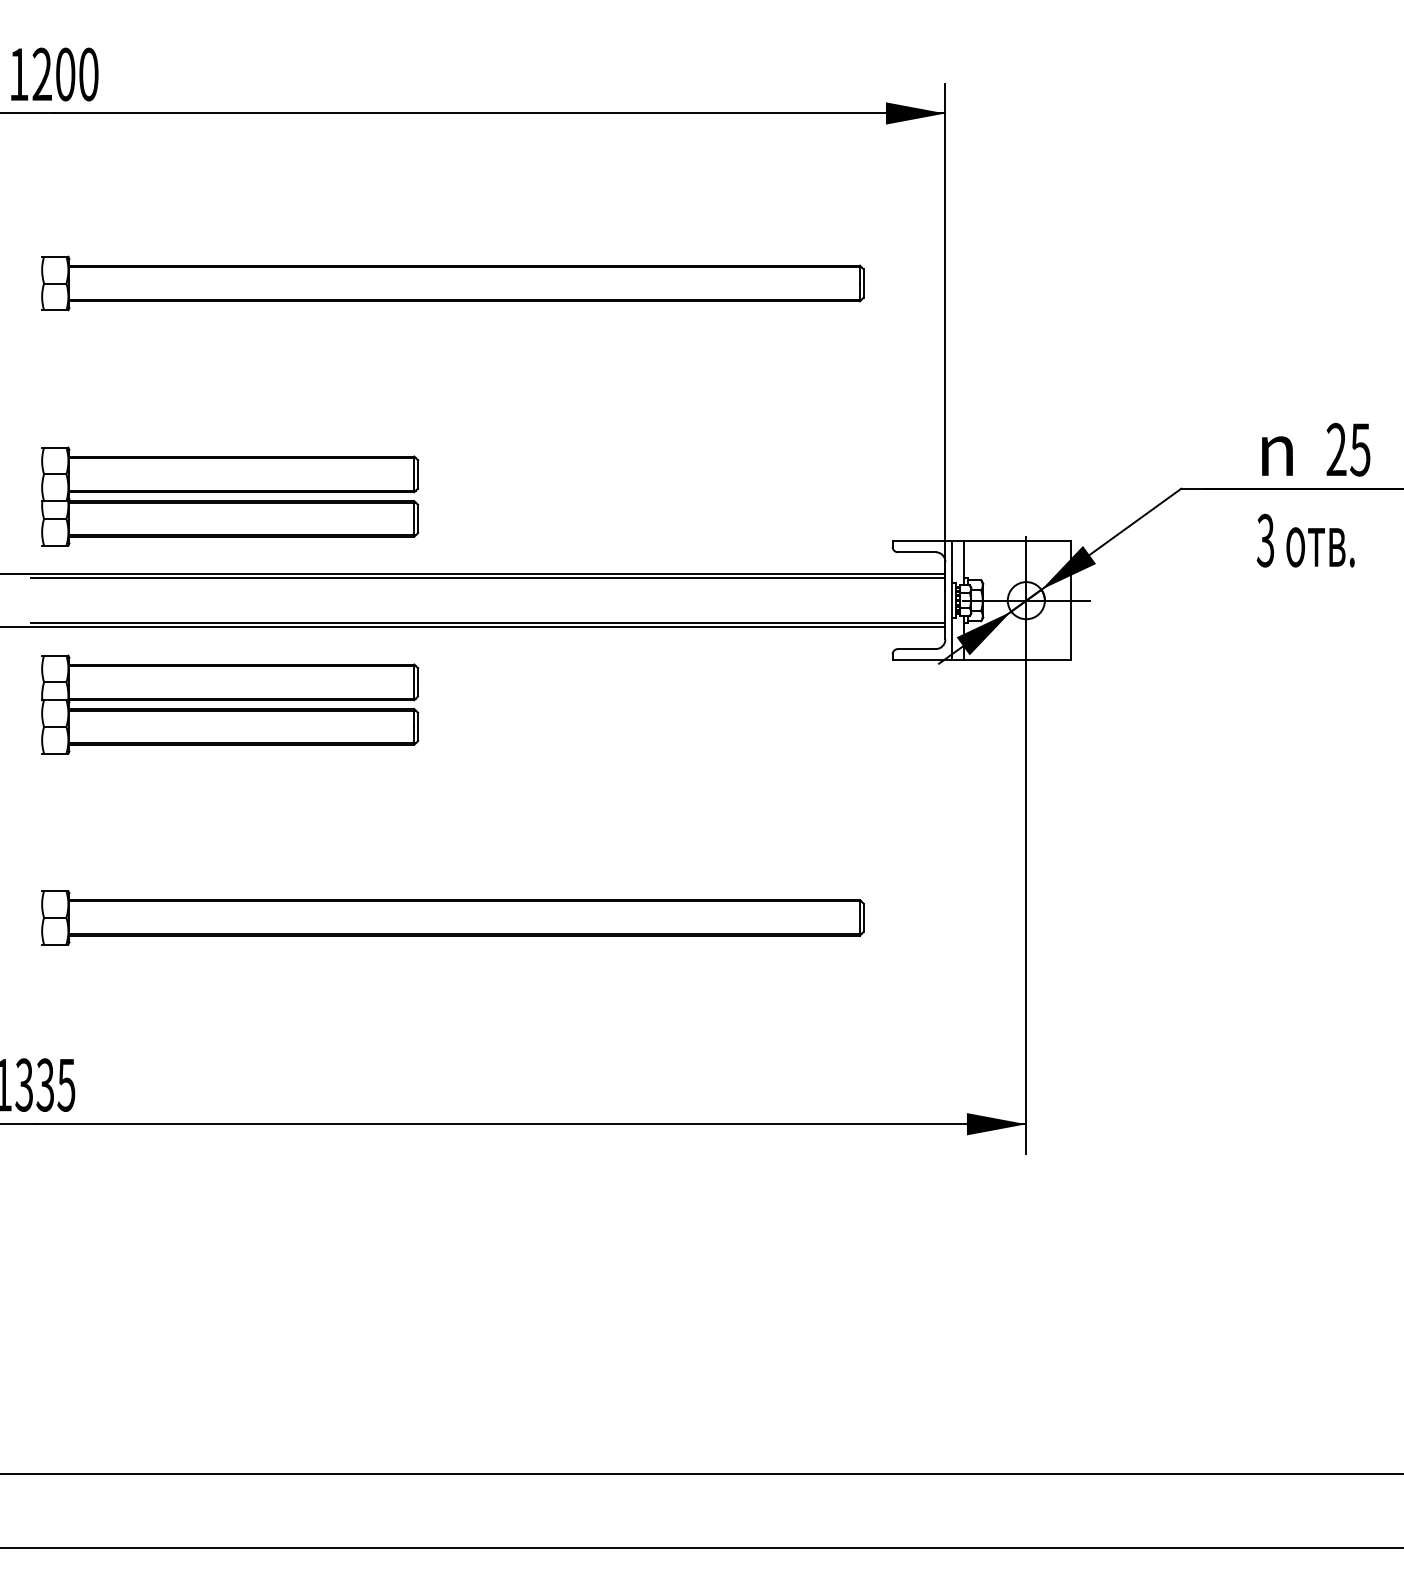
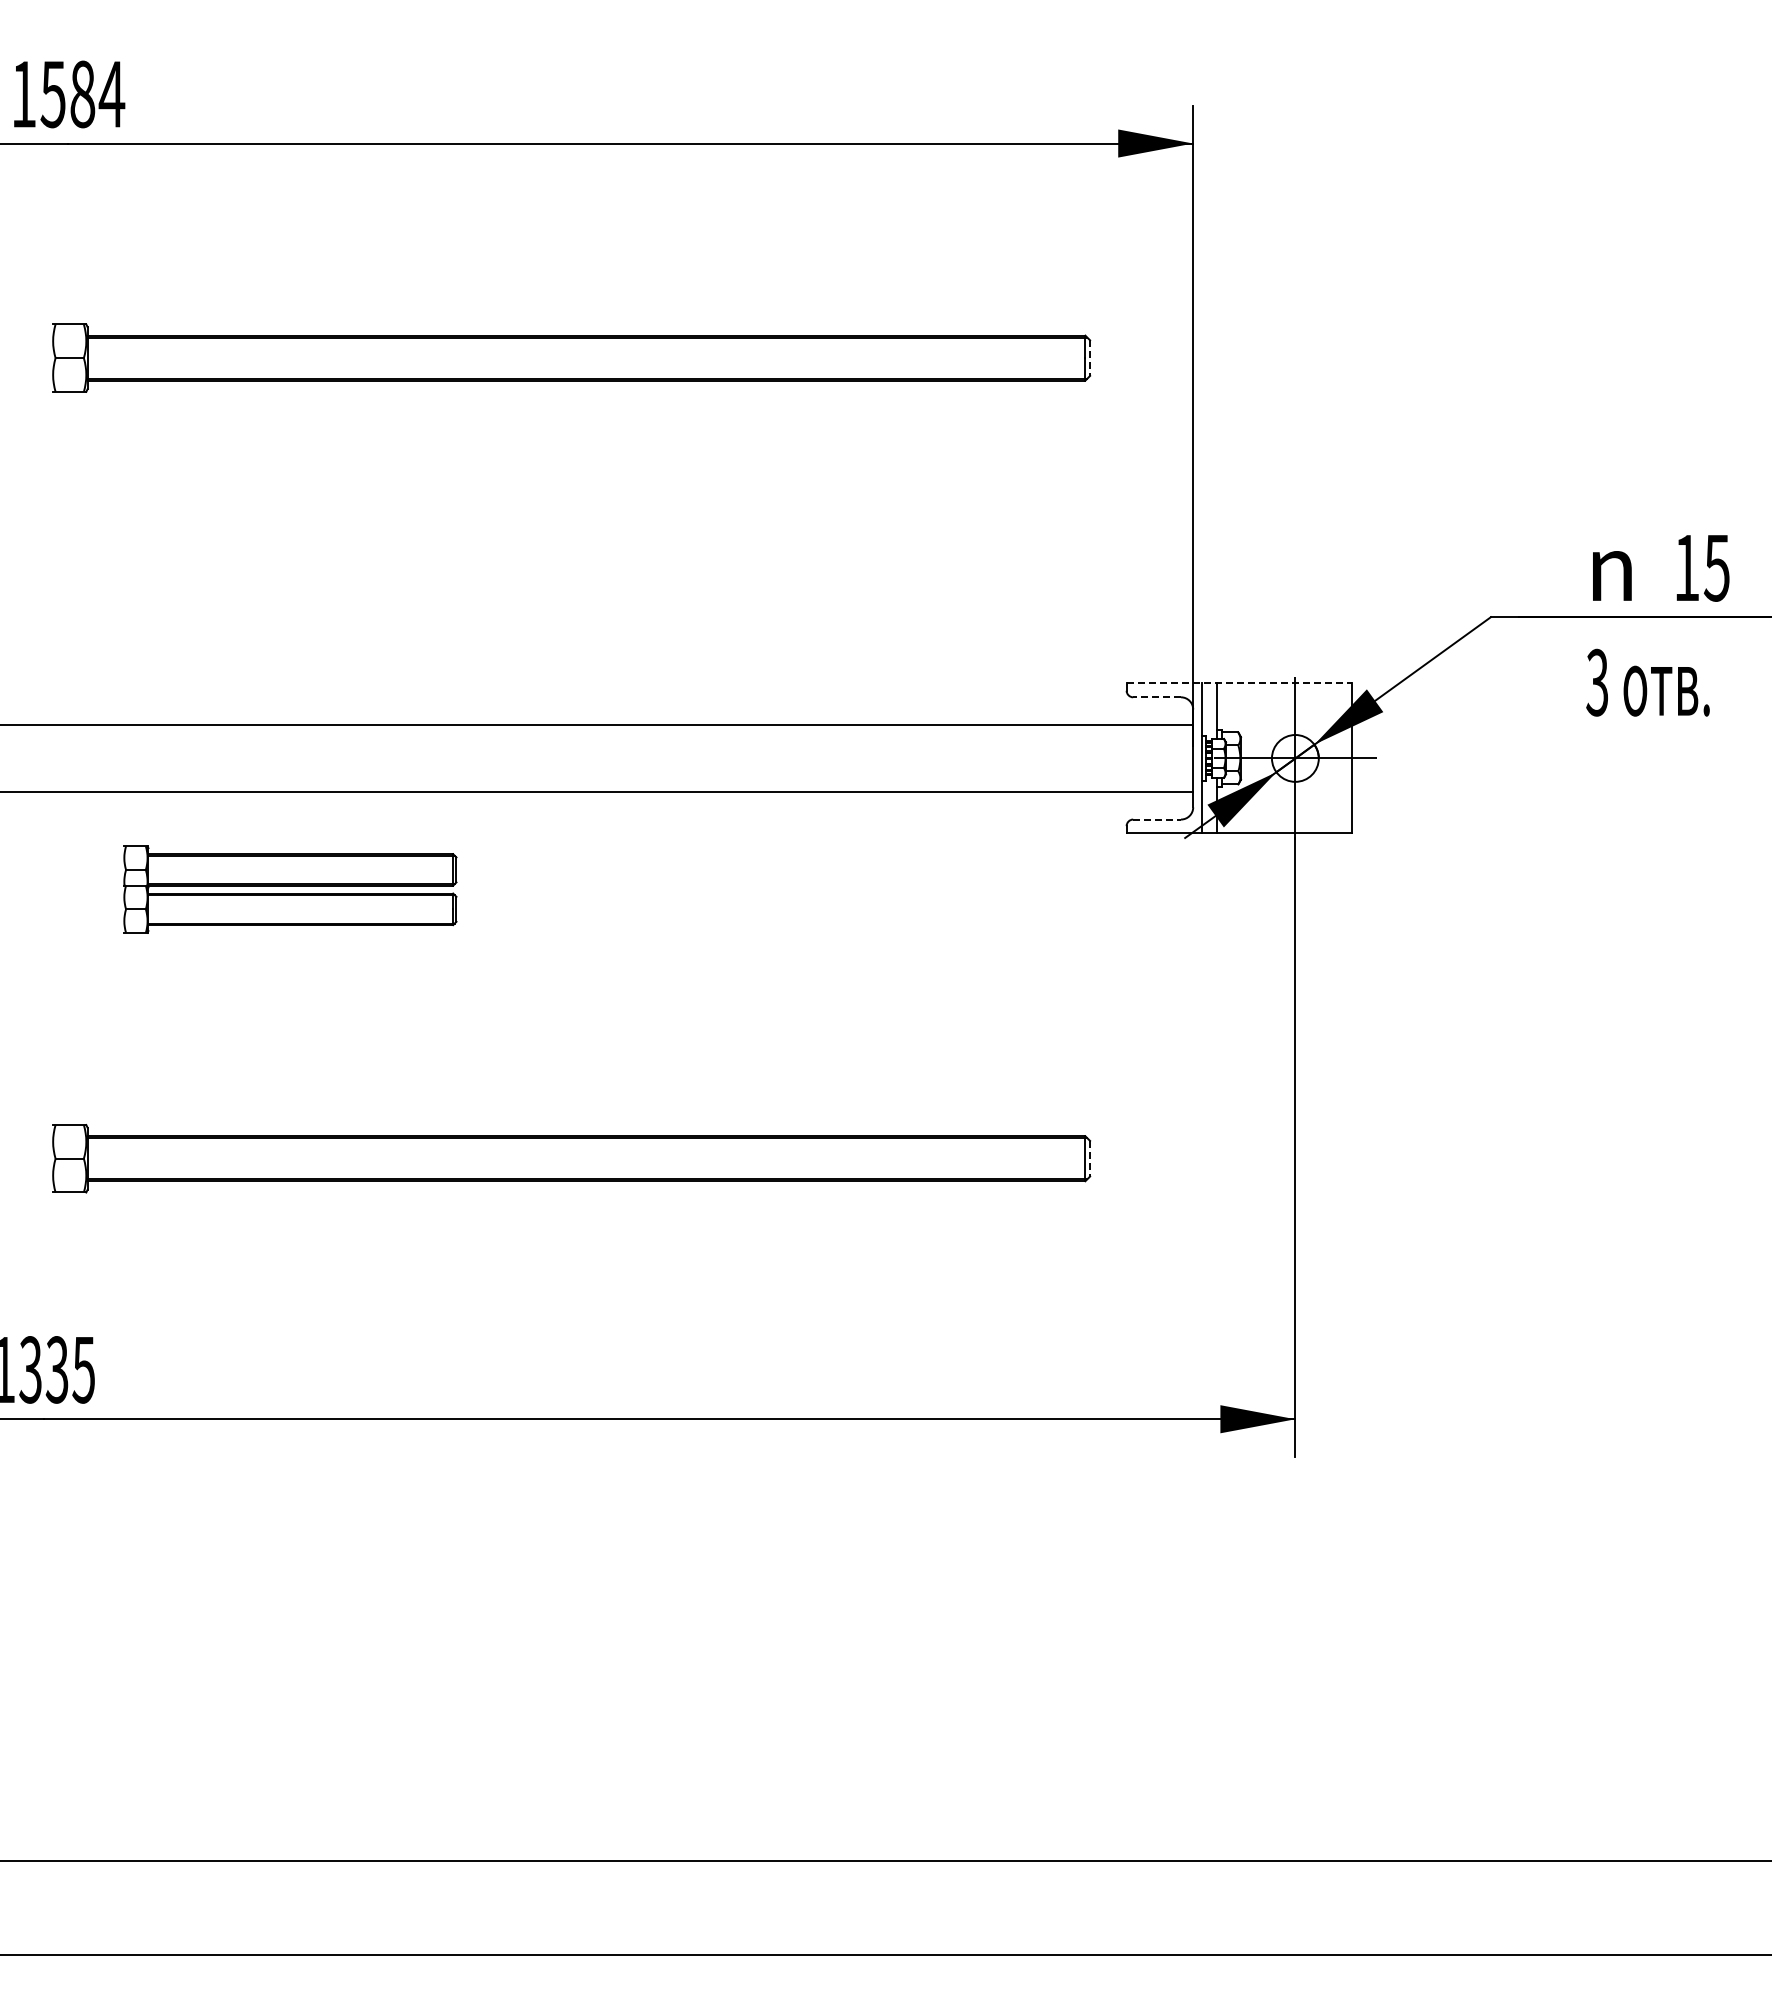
text: (65, 74) -> (82, 94), 1200 -> 1584
line: (864, 283) -> (1090, 358), solid -> dashed
text: (1336, 449) -> (1686, 567), 25 -> 15
part: (230, 496) -> (290, 627), removed
line: (982, 541) -> (1239, 683), solid -> dashed
line: (917, 552) -> (1157, 697), solid -> dashed
line: (487, 578) -> (615, 730), removed
line: (487, 622) -> (615, 786), removed
line: (917, 649) -> (1157, 819), solid -> dashed
part: (230, 704) -> (290, 889), size x0.7
line: (864, 917) -> (1090, 1158), solid -> dashed

